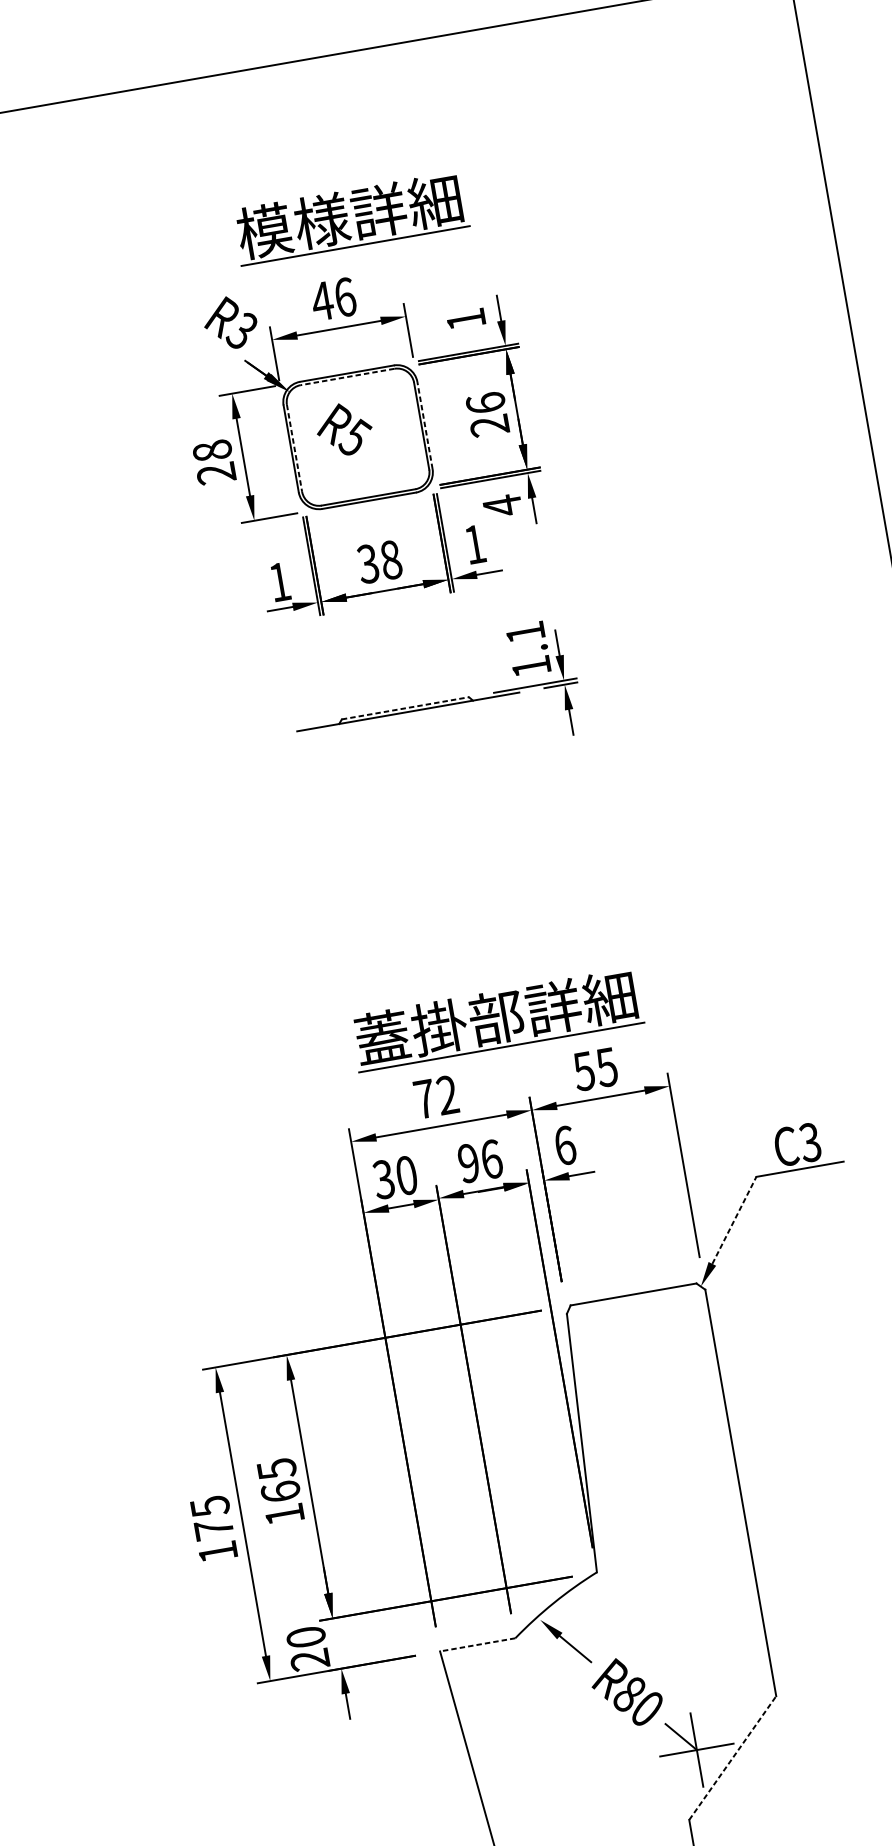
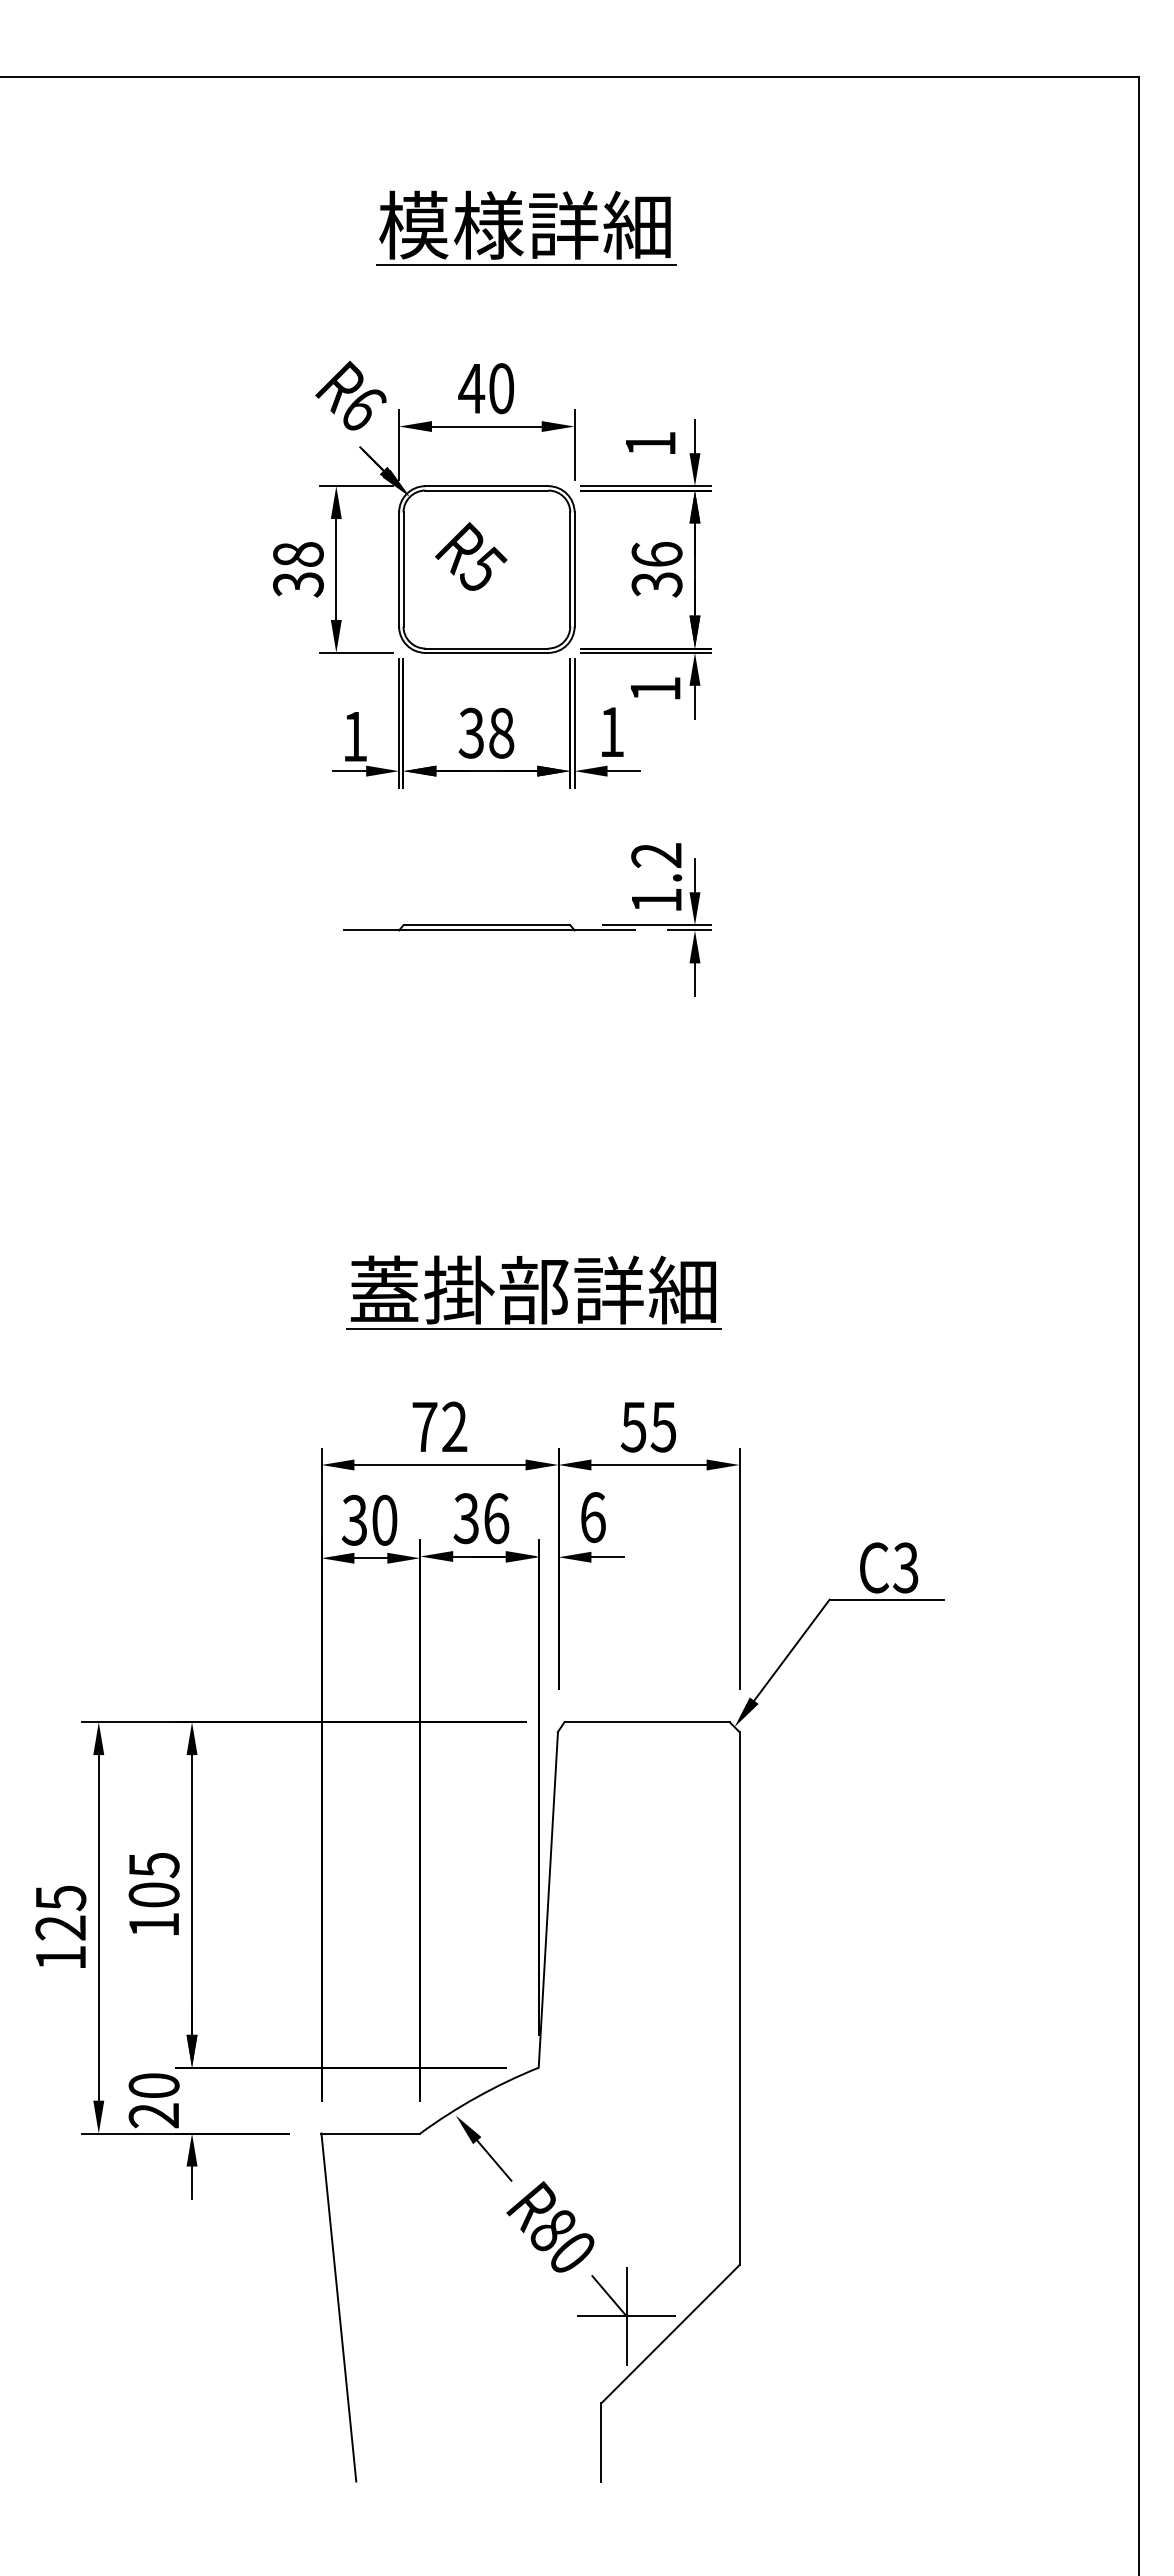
part: (350, 217) -> (526, 227), moved
text: (345, 297) -> (501, 388), 46 -> 40
text: (242, 330) -> (363, 408), R3 -> R6
line: (347, 377) -> (486, 490), dashed -> solid
line: (424, 425) -> (574, 569), dashed -> solid
text: (490, 425) -> (657, 584), 26 -> 36
line: (294, 449) -> (403, 570), dashed -> solid
text: (216, 473) -> (298, 584), 28 -> 38
text: (502, 505) -> (655, 688), 4 -> 1
text: (525, 632) -> (656, 855), 1.1 -> 1.2
line: (405, 708) -> (487, 925), dashed -> solid
part: (496, 1019) -> (533, 1292), moved
text: (468, 1163) -> (465, 1518), 96 -> 36
line: (734, 1219) -> (792, 1649), dashed -> solid
text: (280, 1491) -> (153, 1894), 165 -> 105
text: (213, 1529) -> (60, 1927), 175 -> 125
line: (477, 1644) -> (370, 2133), dashed -> solid
line: (732, 1758) -> (670, 2334), dashed -> solid

